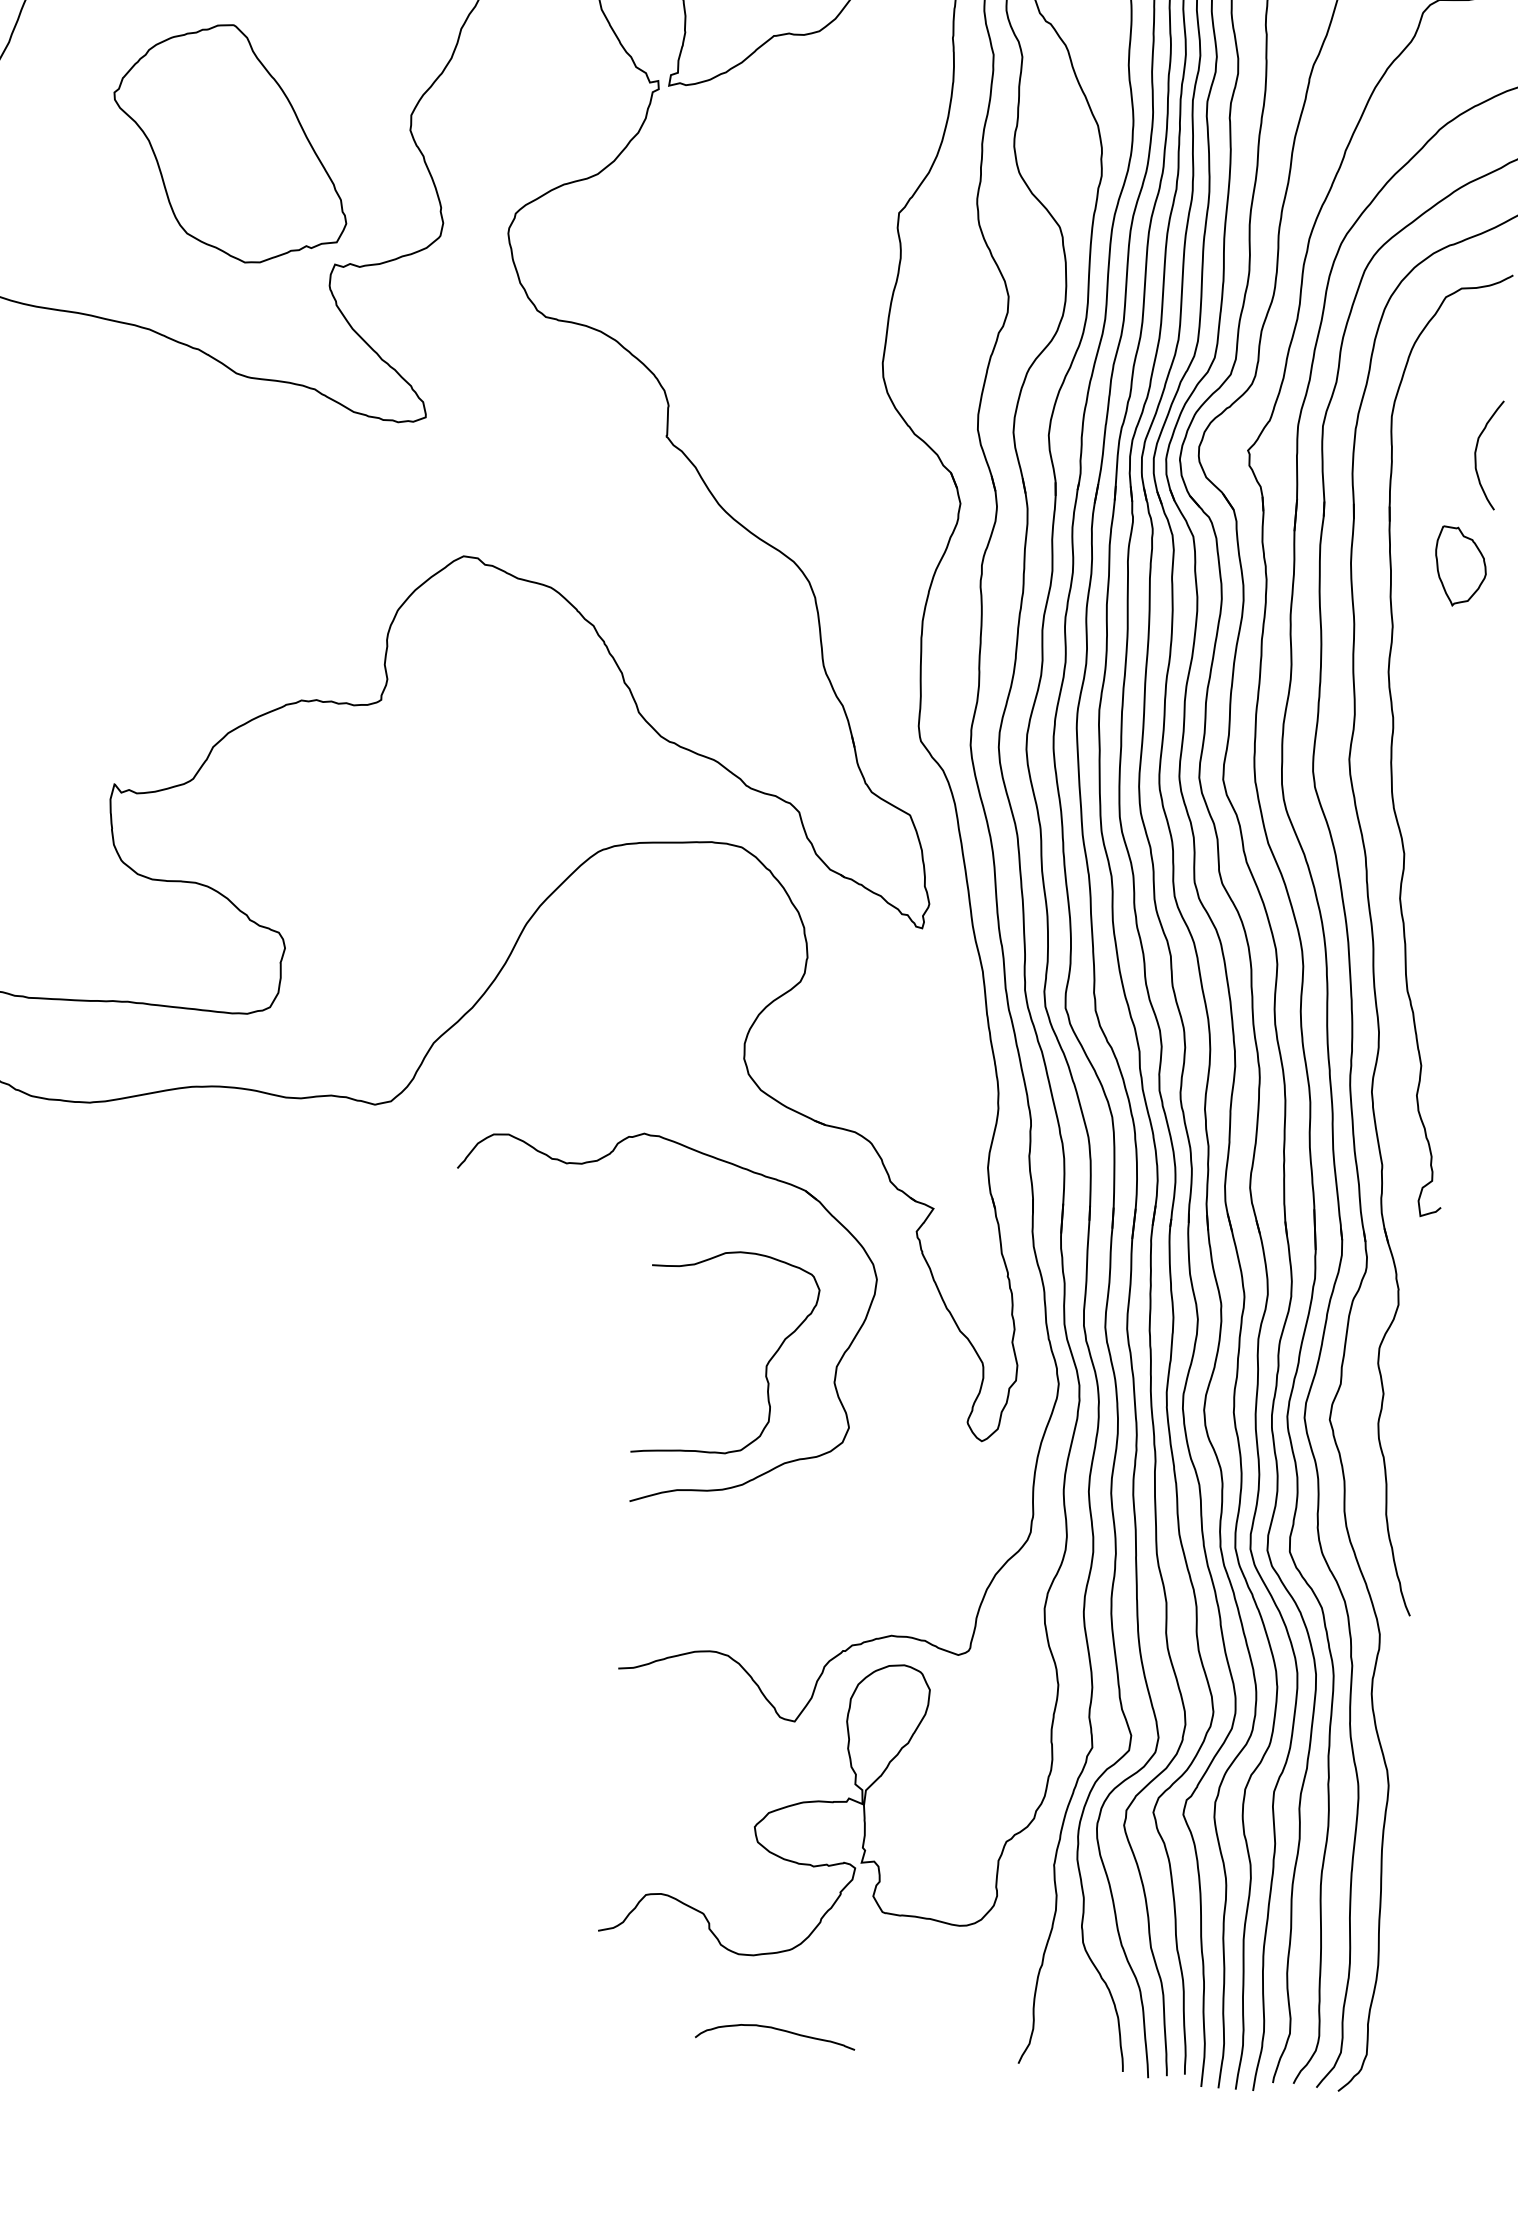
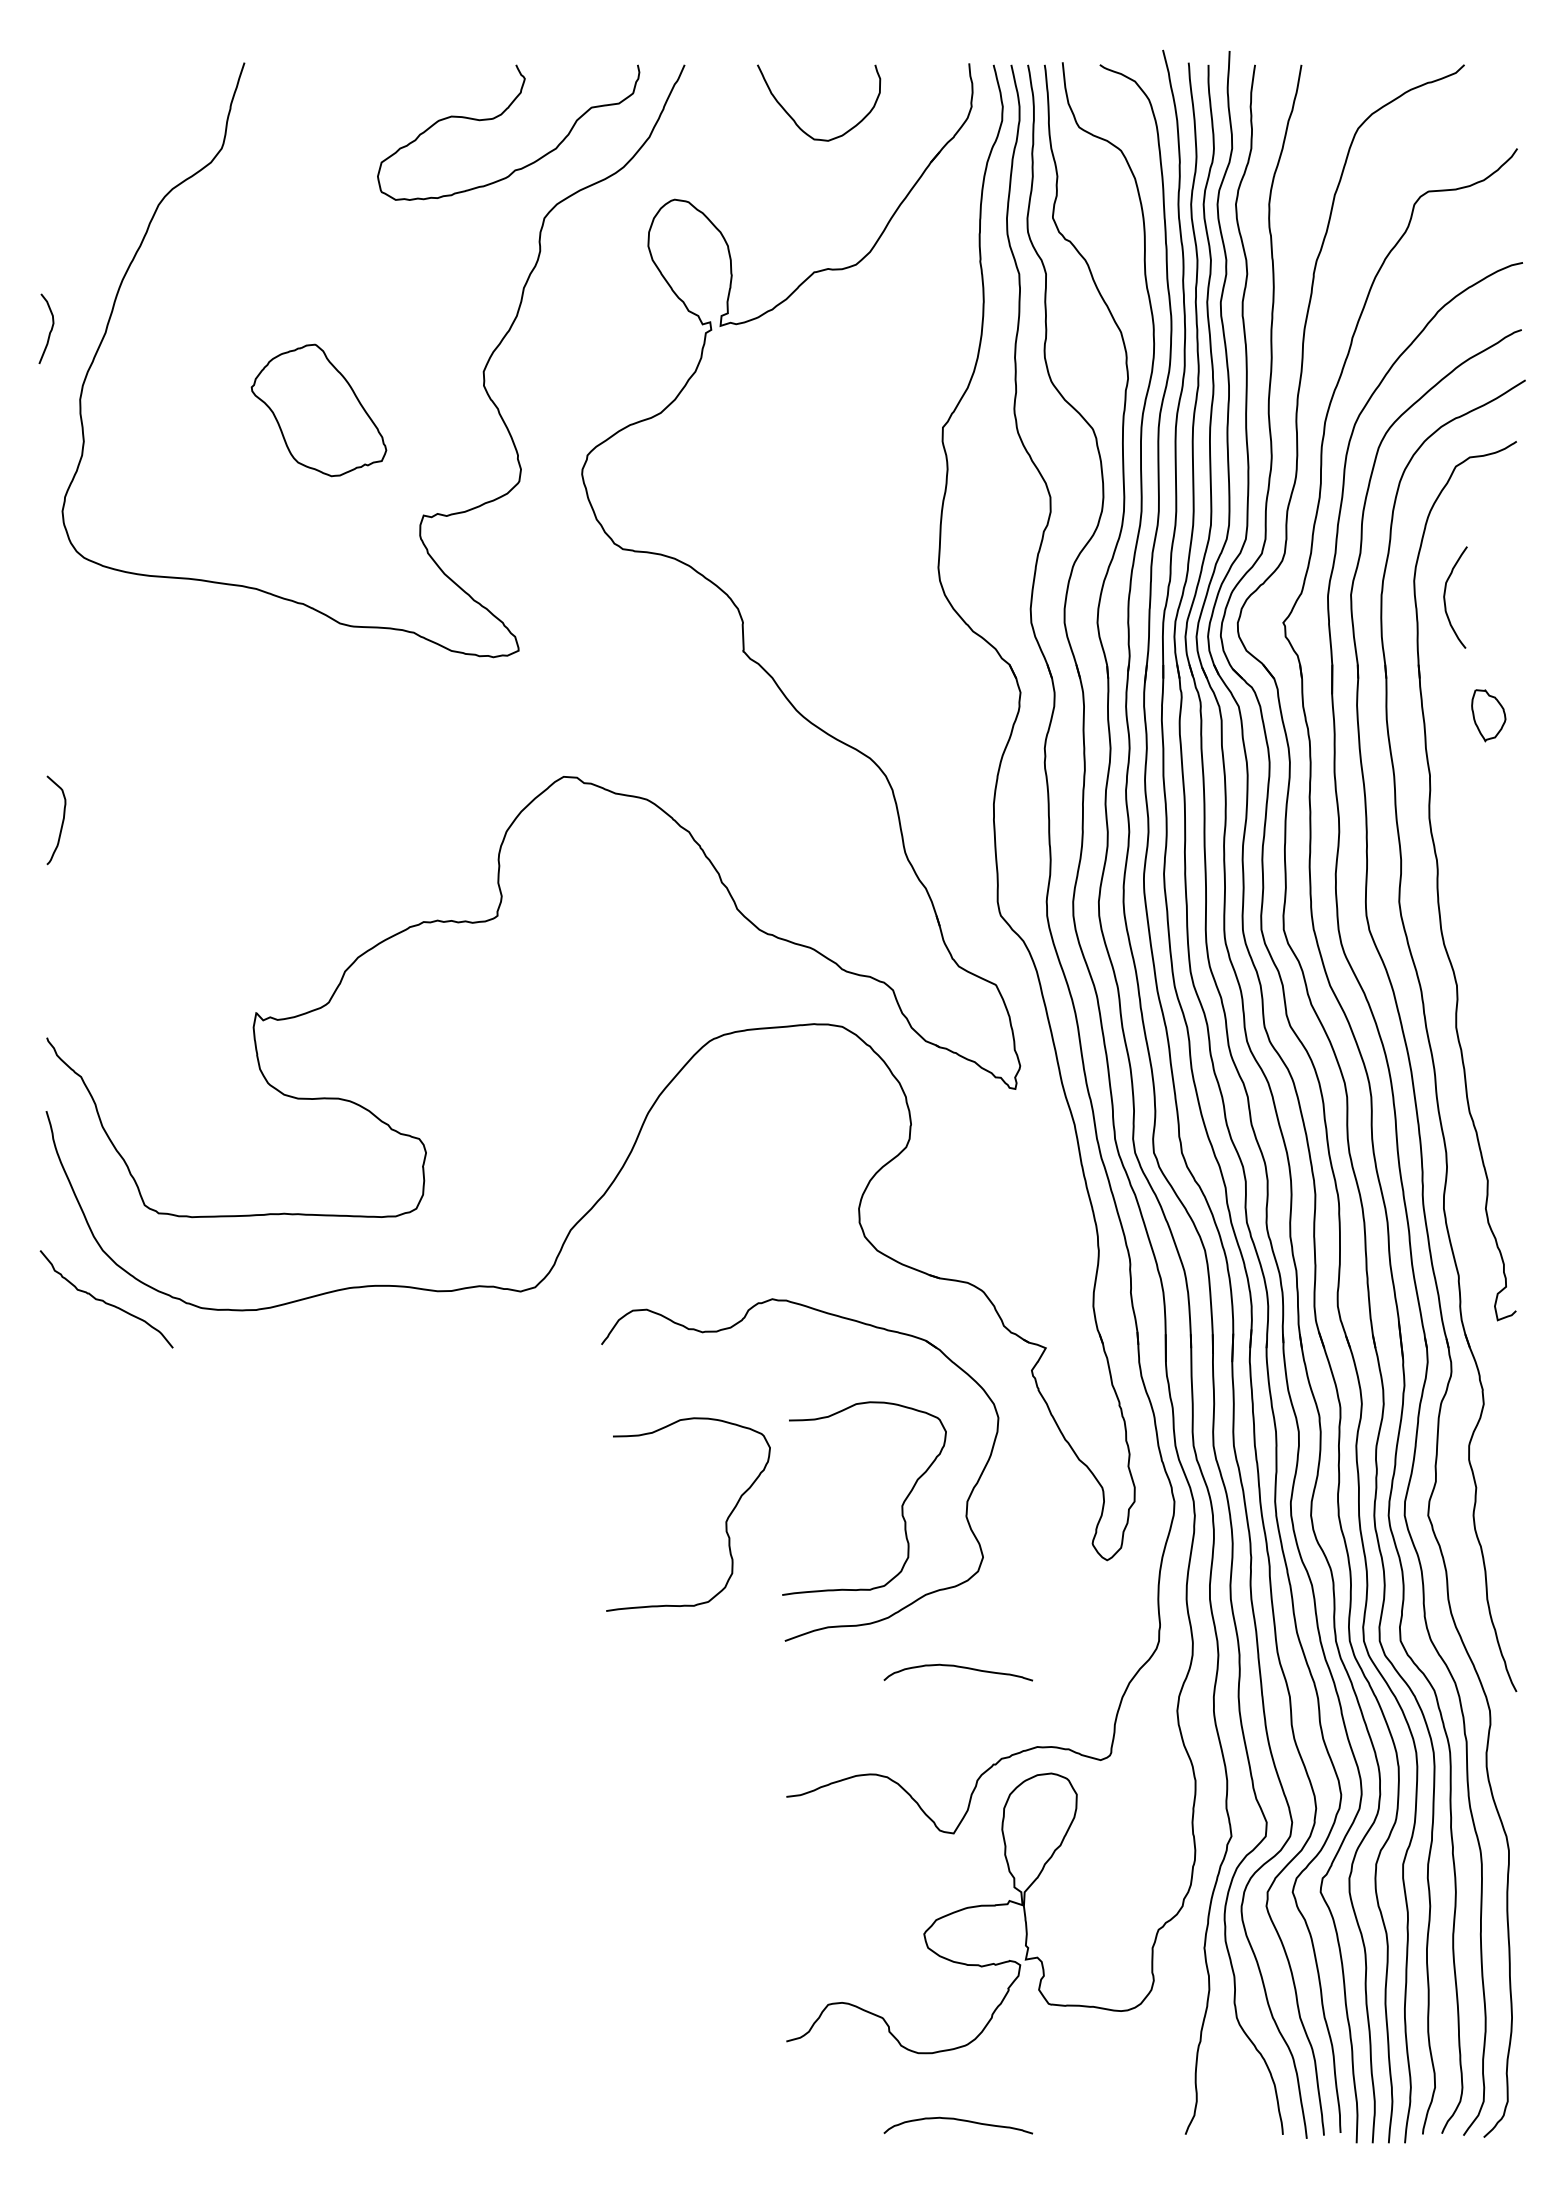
part: (230, 143) -> (318, 410), size x0.6
curve: (1476, 453) -> (1445, 597), moved
part: (1460, 566) -> (1488, 715), size x0.7
curve: (575, 1368) -> (725, 1521), added
curve: (813, 1543) -> (958, 1667), added

